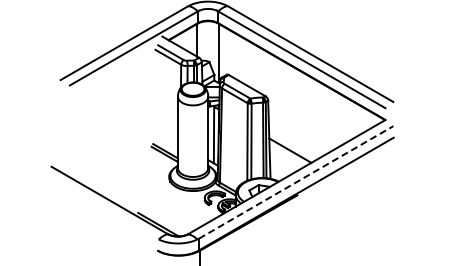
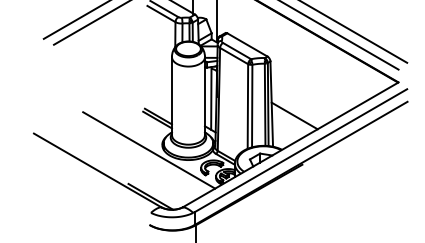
line: (156, 182) -> (148, 150), added
line: (296, 182) -> (301, 150), dashed -> solid

